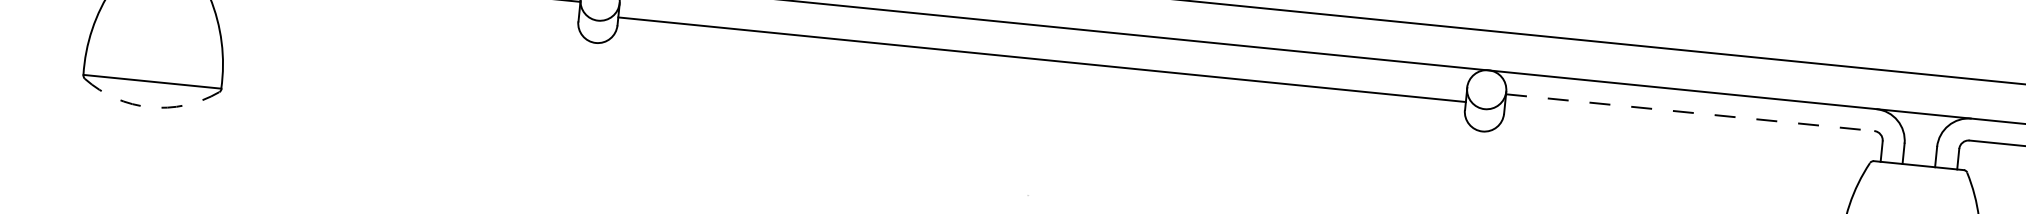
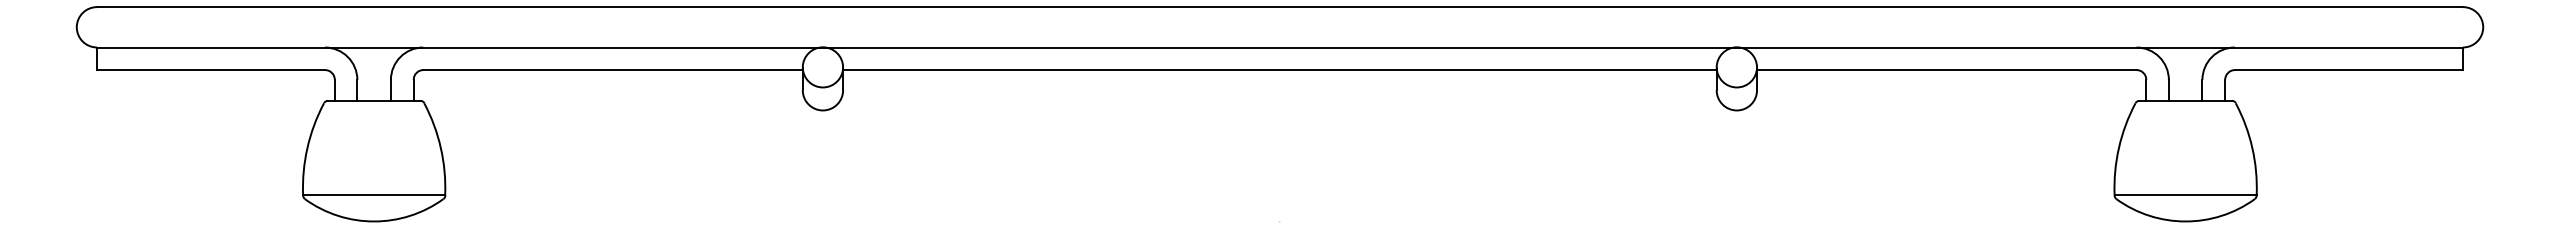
line: (1041, 60) -> (1279, 70), moved
arc: (150, 107) -> (374, 221), dashed -> solid
line: (1689, 113) -> (1946, 70), dashed -> solid

